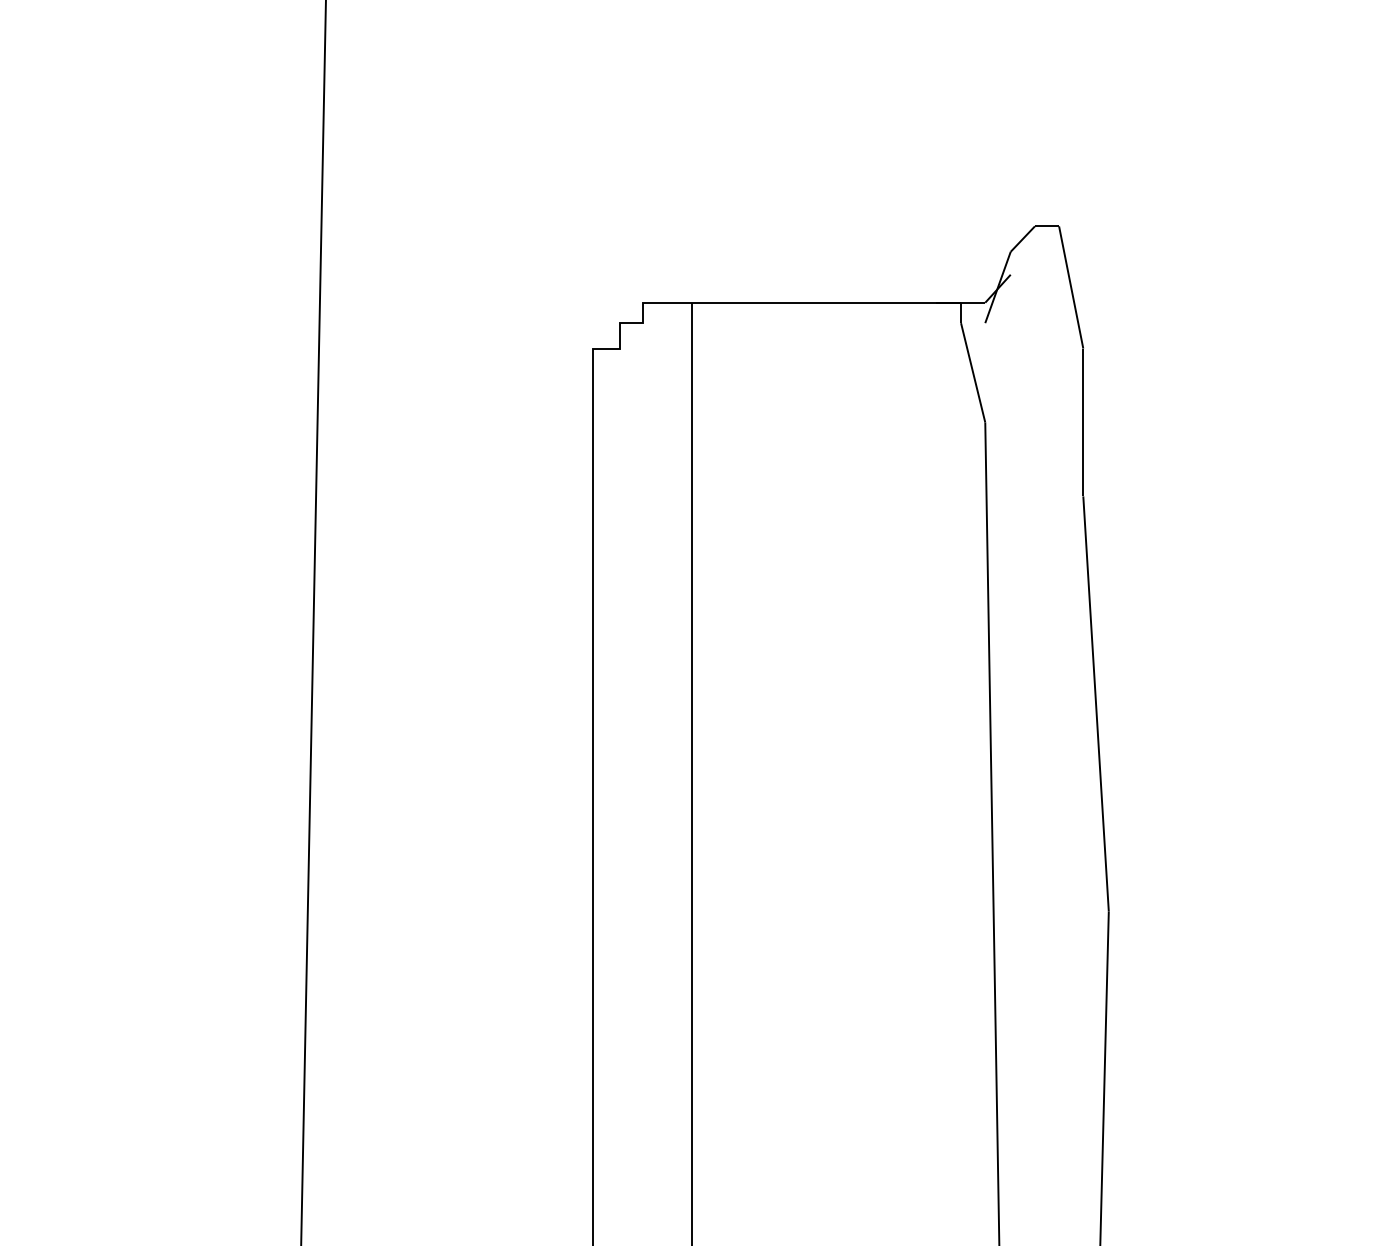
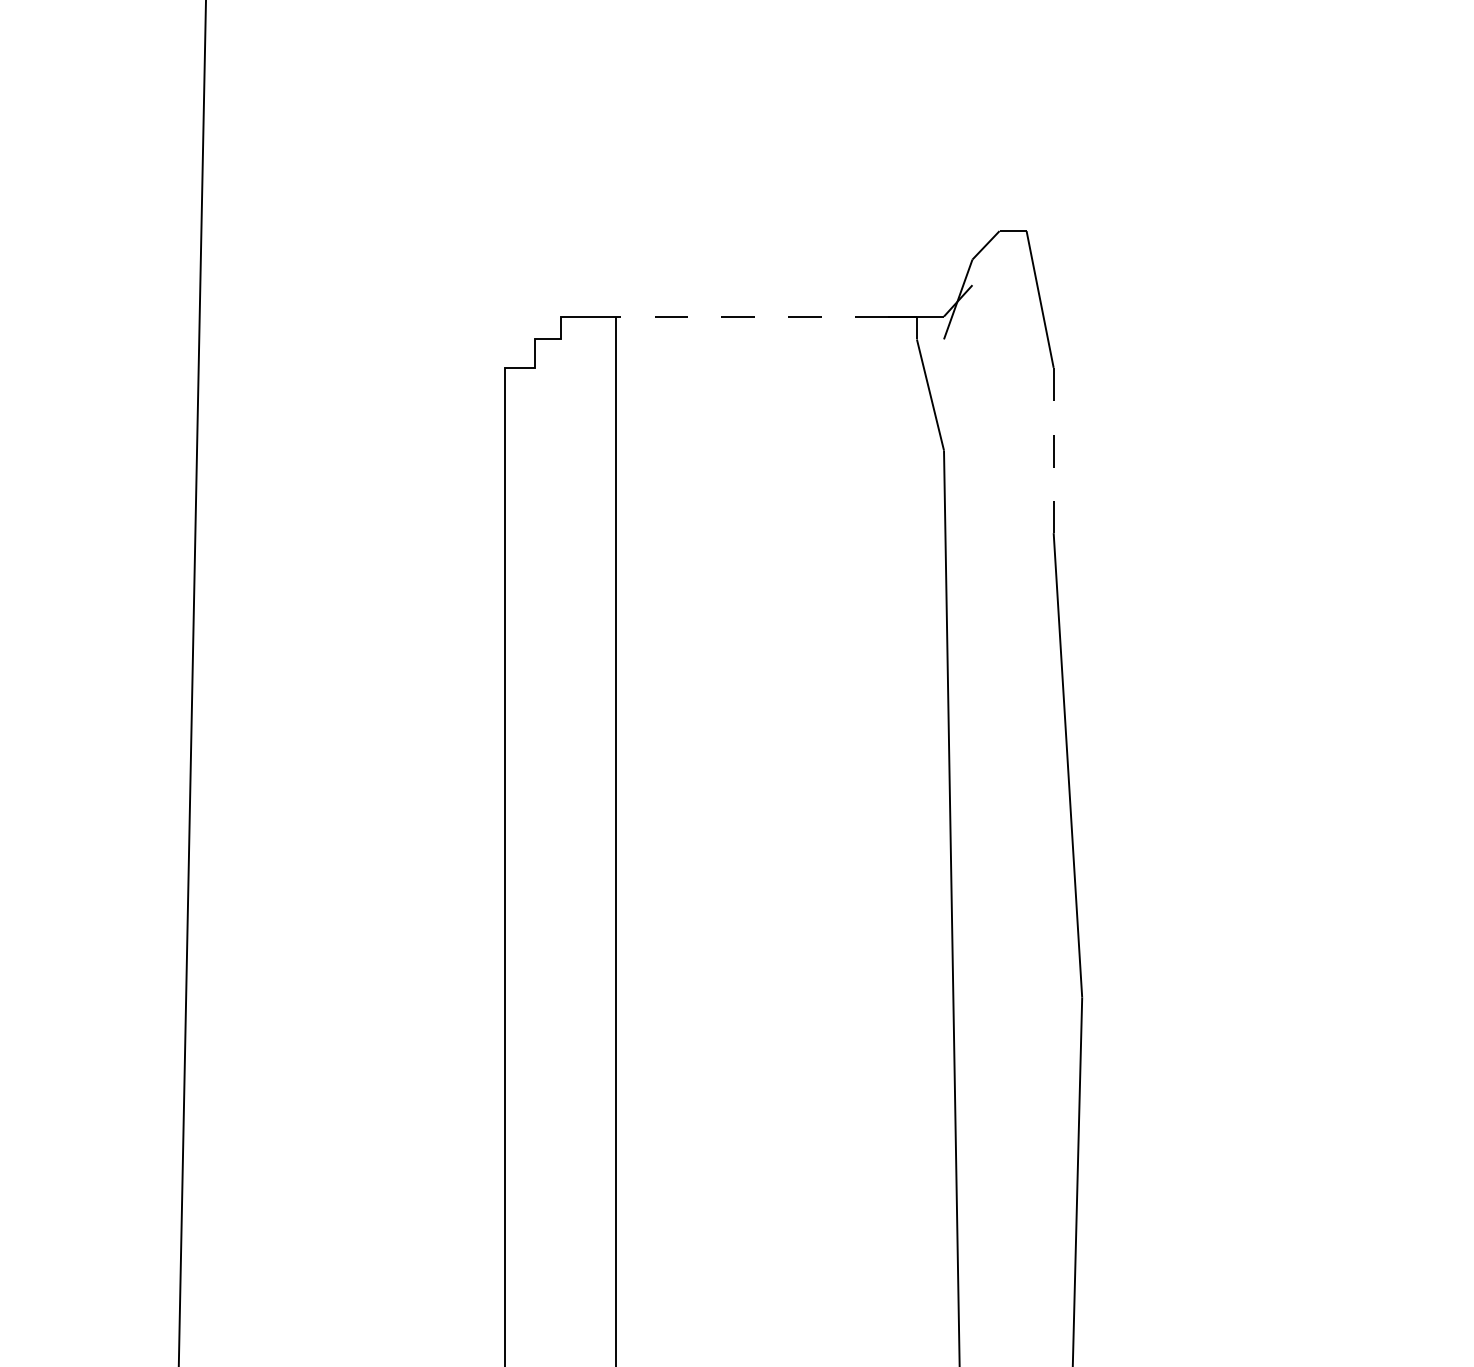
line: (813, 302) -> (751, 316), solid -> dashed
line: (1083, 422) -> (1053, 450), solid -> dashed

